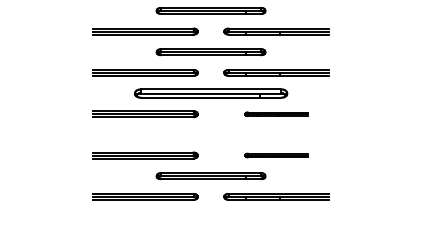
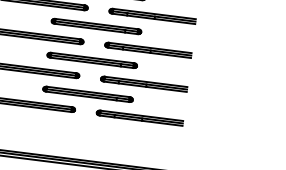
part: (210, 93) -> (96, 26), size x0.71
part: (276, 114) -> (148, 50), size x1.67
part: (210, 134) -> (91, 60), added
part: (276, 155) -> (143, 84), size x1.67

